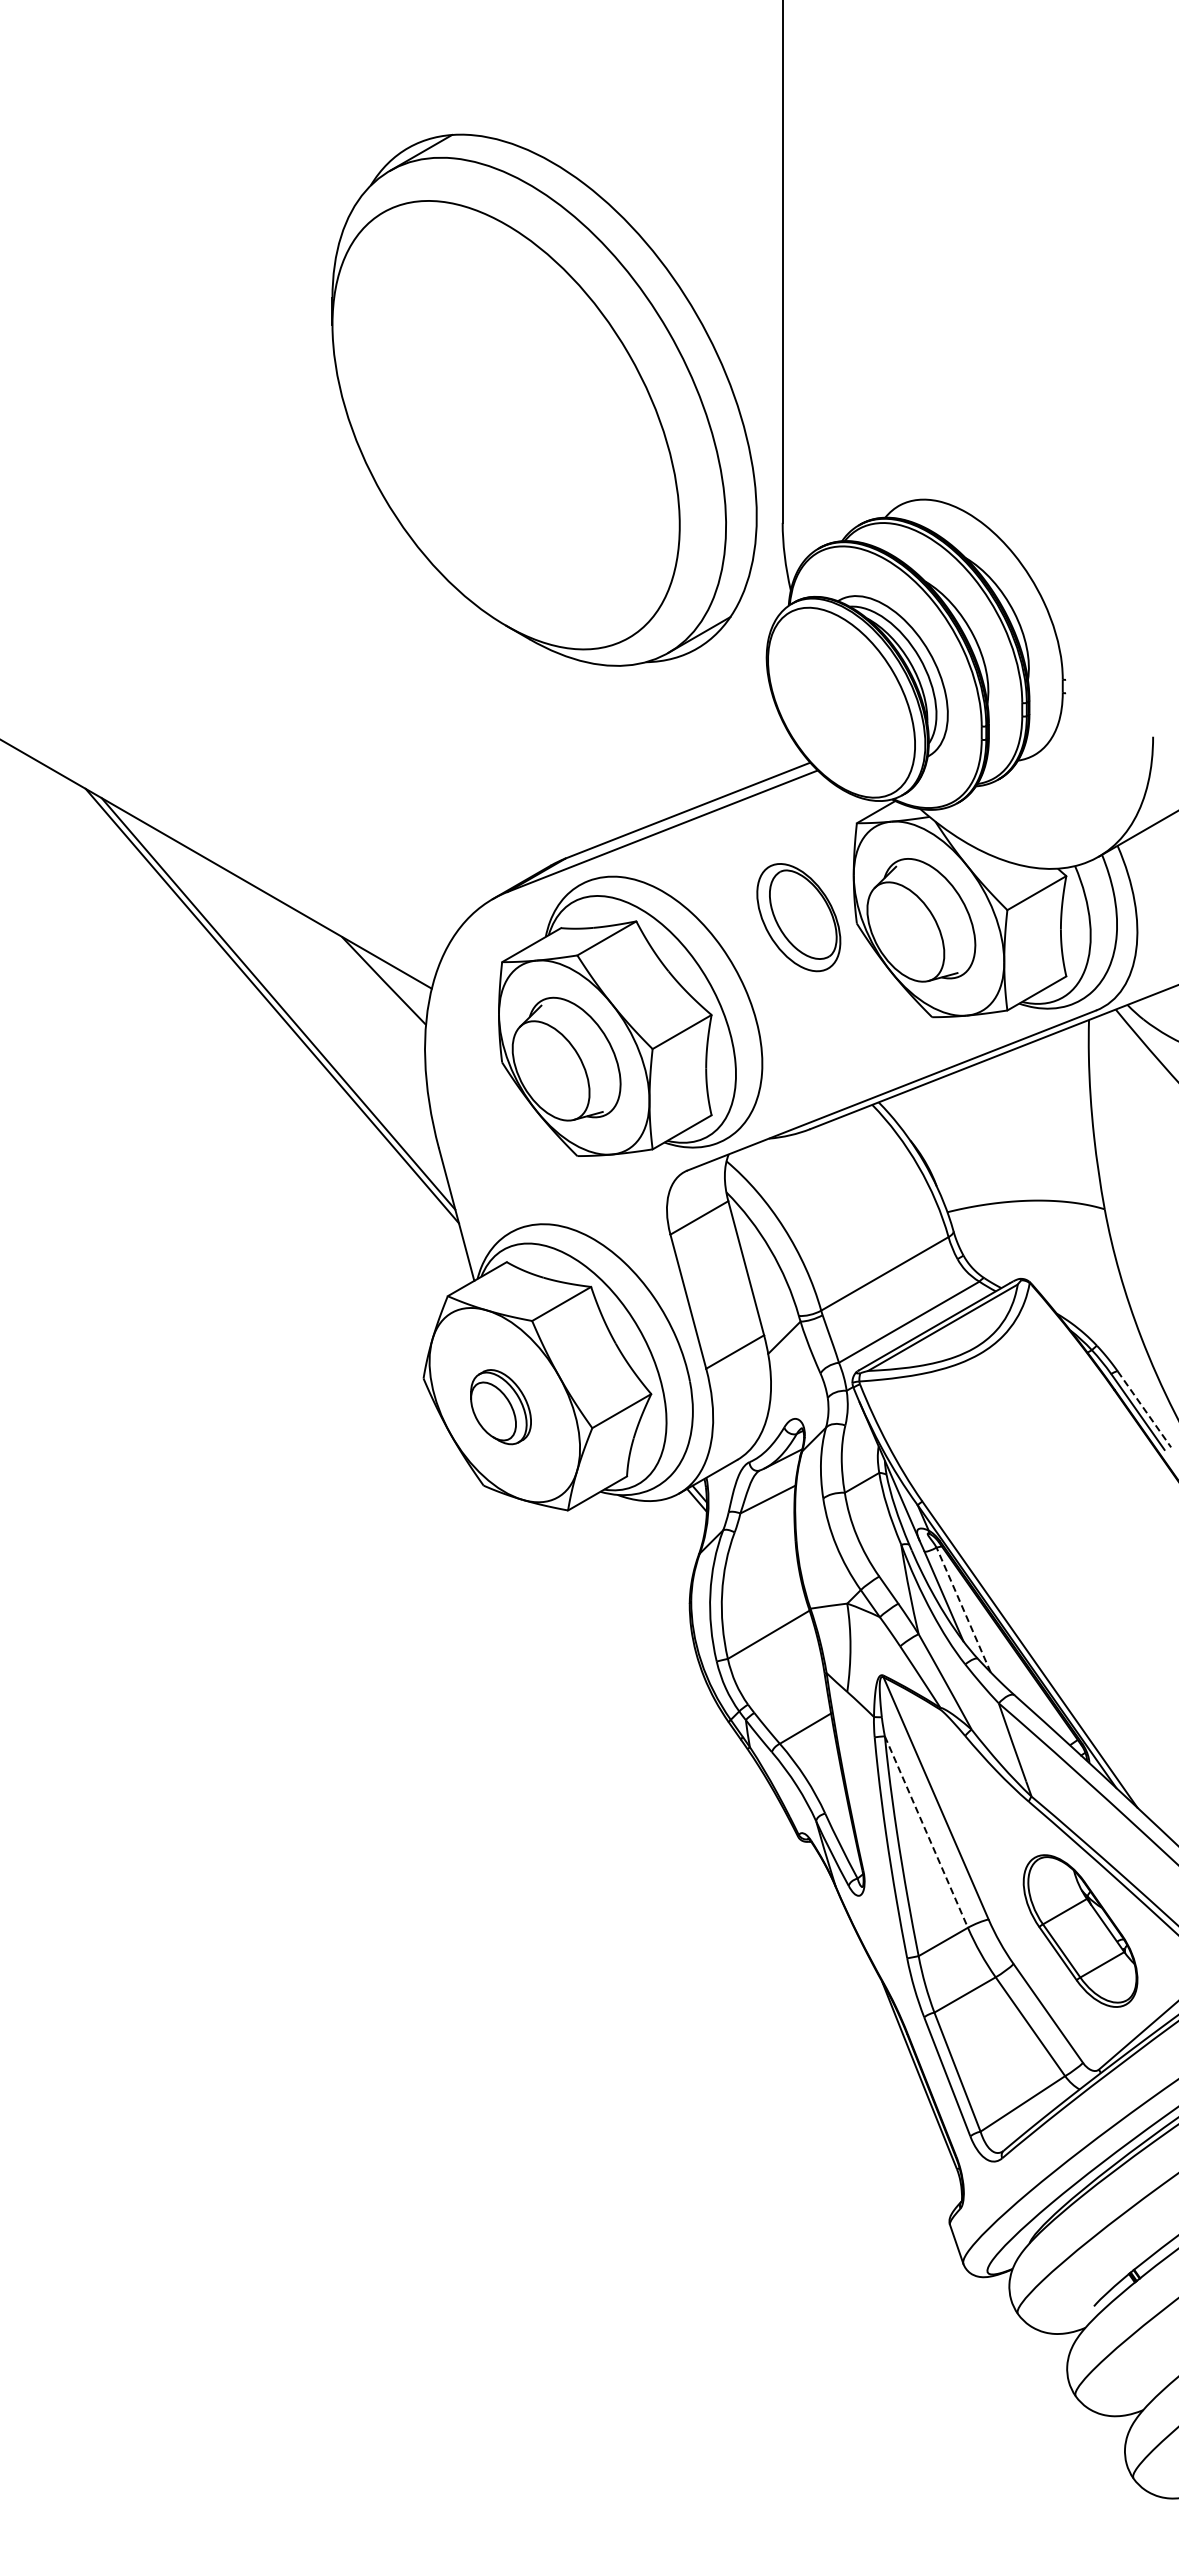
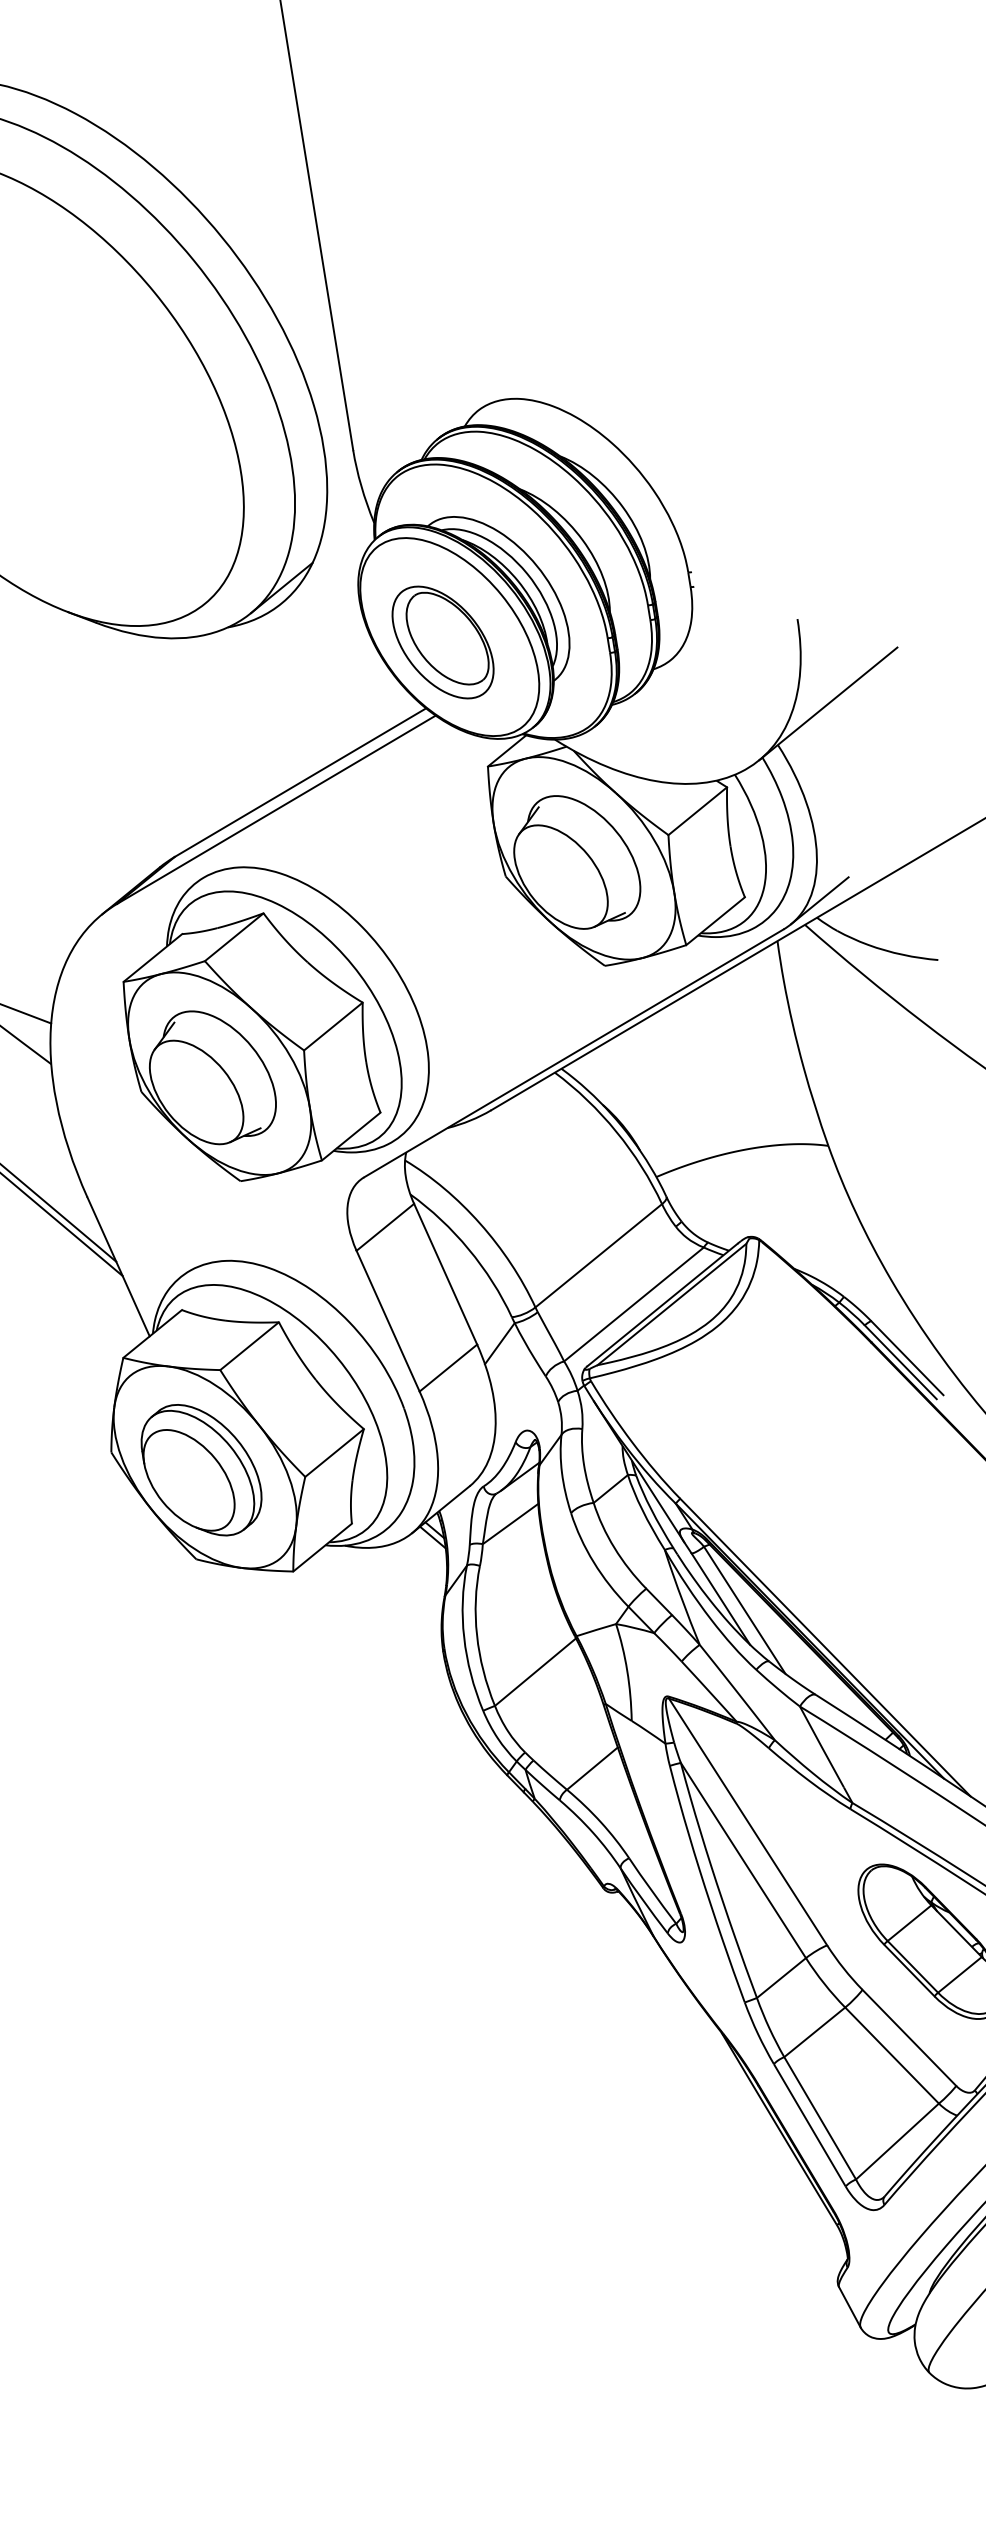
part: (798, 917) -> (442, 642), moved
line: (1132, 989) -> (819, 899), added
part: (500, 1406) -> (200, 1469), size x1.67
line: (1144, 1409) -> (907, 1358), dashed -> solid
line: (963, 1609) -> (744, 1609), dashed -> solid
line: (926, 1832) -> (743, 1861), dashed -> solid

